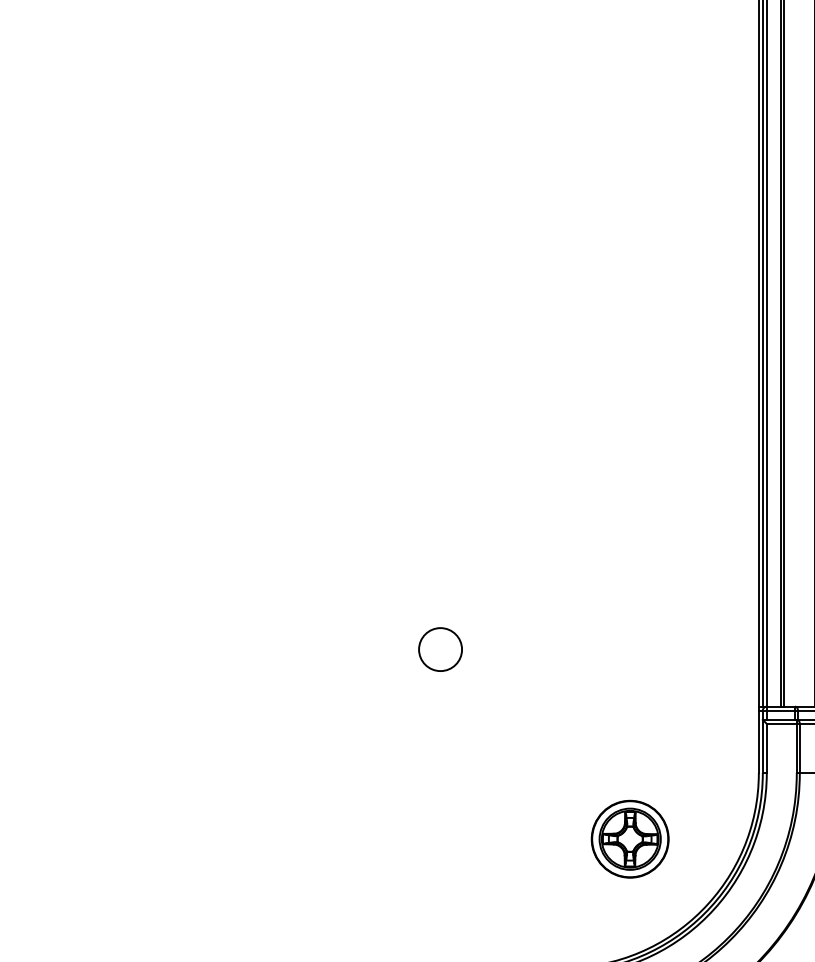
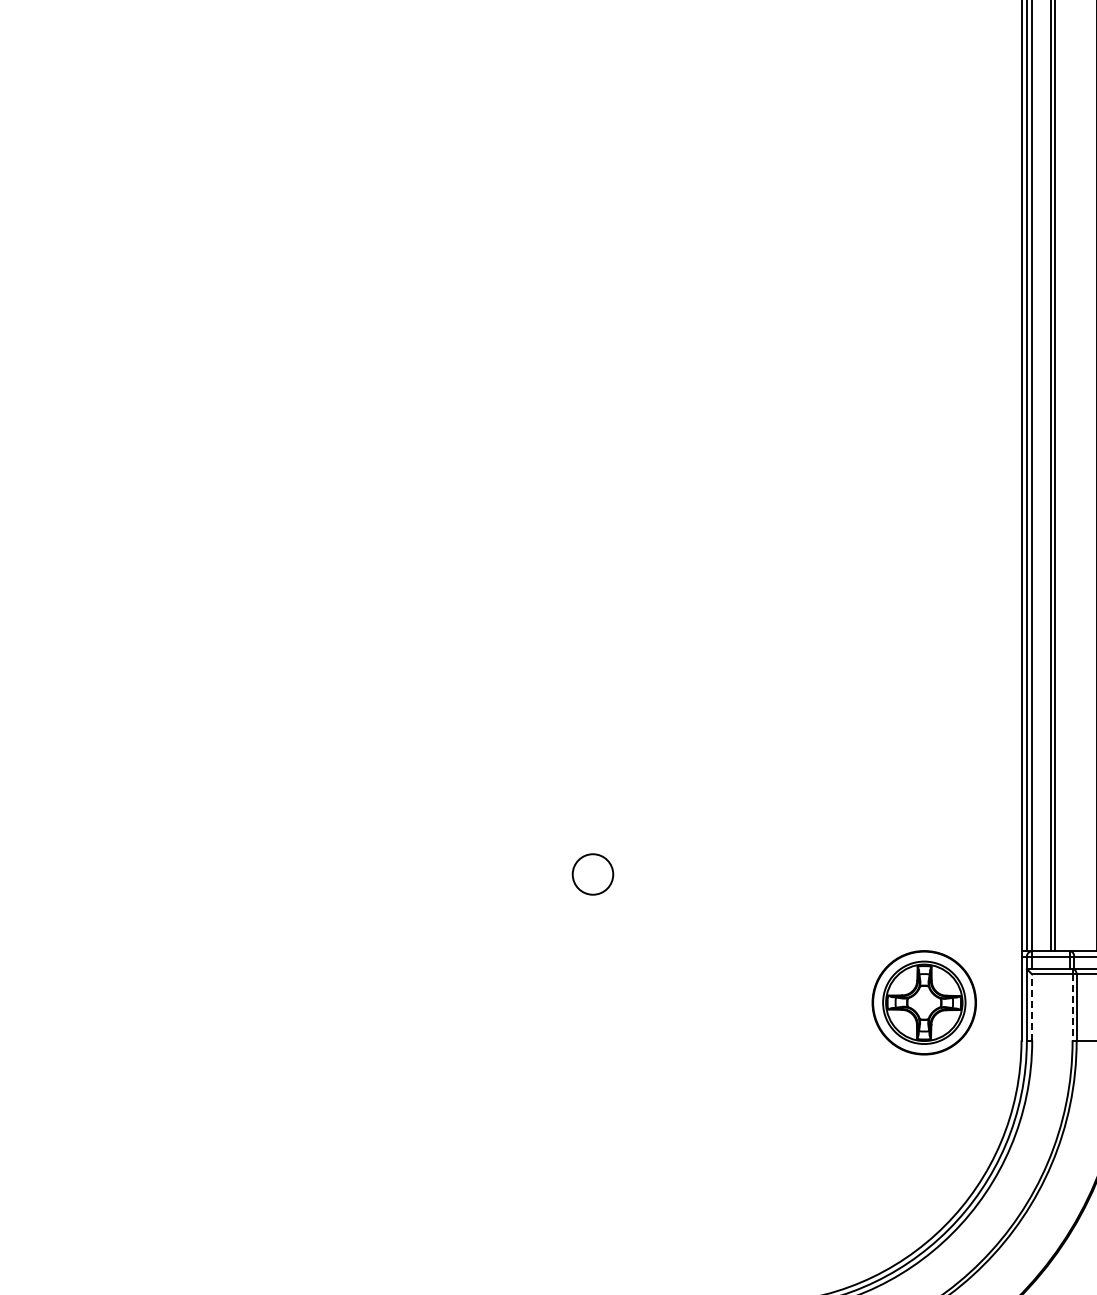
circle: (440, 649) -> (592, 874), size x0.7
line: (767, 748) -> (1032, 1007), solid -> dashed
line: (796, 749) -> (1072, 1008), solid -> dashed
part: (629, 839) -> (923, 1002), moved

